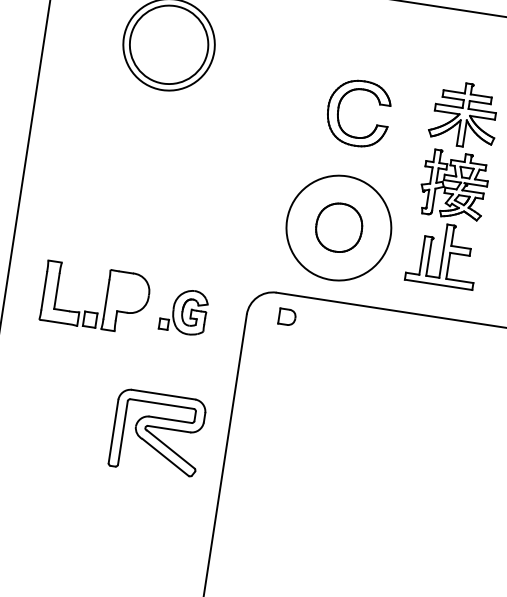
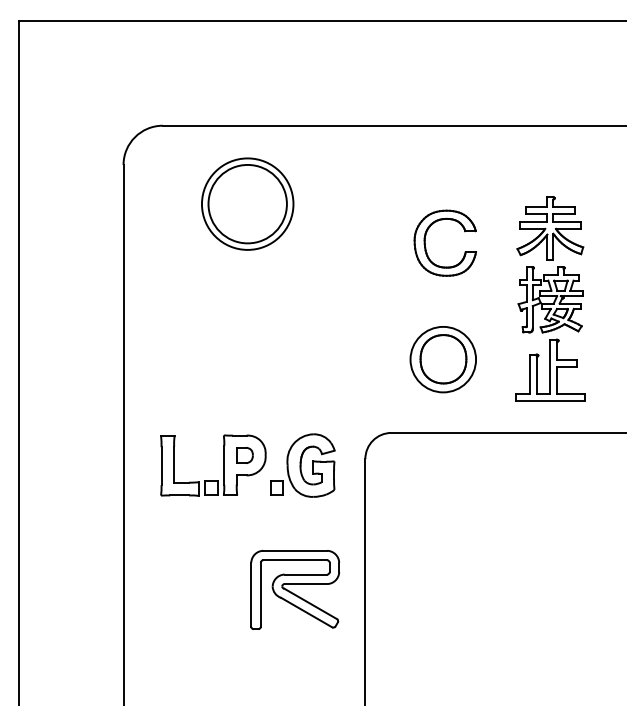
circle: (339, 228) -> (443, 359), size x0.62
part: (183, 311) -> (302, 465), size x1.43
part: (287, 317) -> (244, 455), moved

